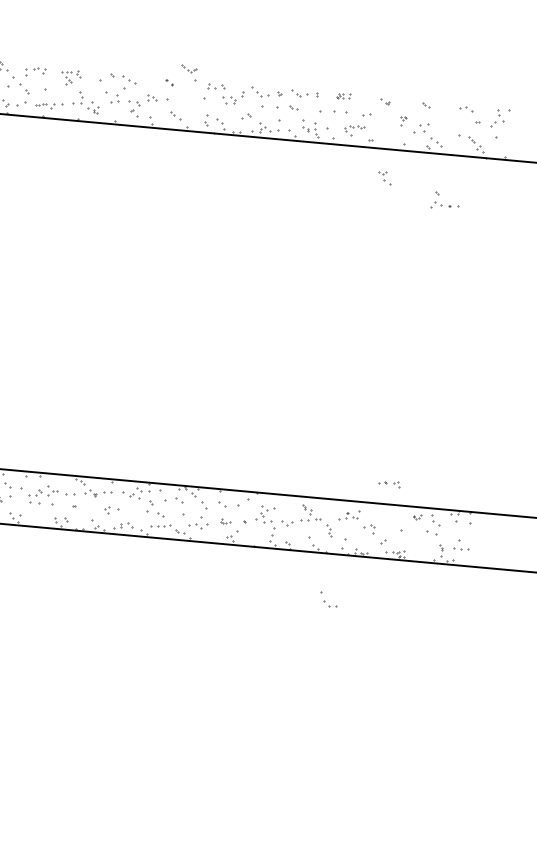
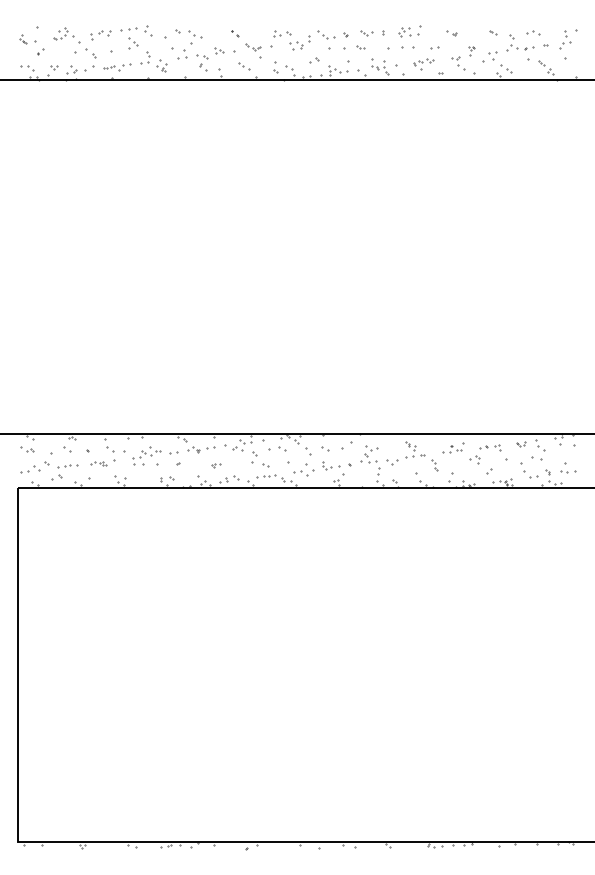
part: (188, 72) -> (253, 50), moved
part: (70, 77) -> (136, 37), size x1.67
part: (300, 94) -> (366, 33), size x0.71
part: (343, 96) -> (409, 31), size x1.67
part: (385, 178) -> (458, 63), moved
part: (445, 199) -> (520, 42), moved
part: (389, 484) -> (490, 447), moved
part: (111, 510) -> (216, 465), size x0.62
part: (226, 521) -> (331, 465), size x1.67
part: (328, 600) -> (529, 470), moved

